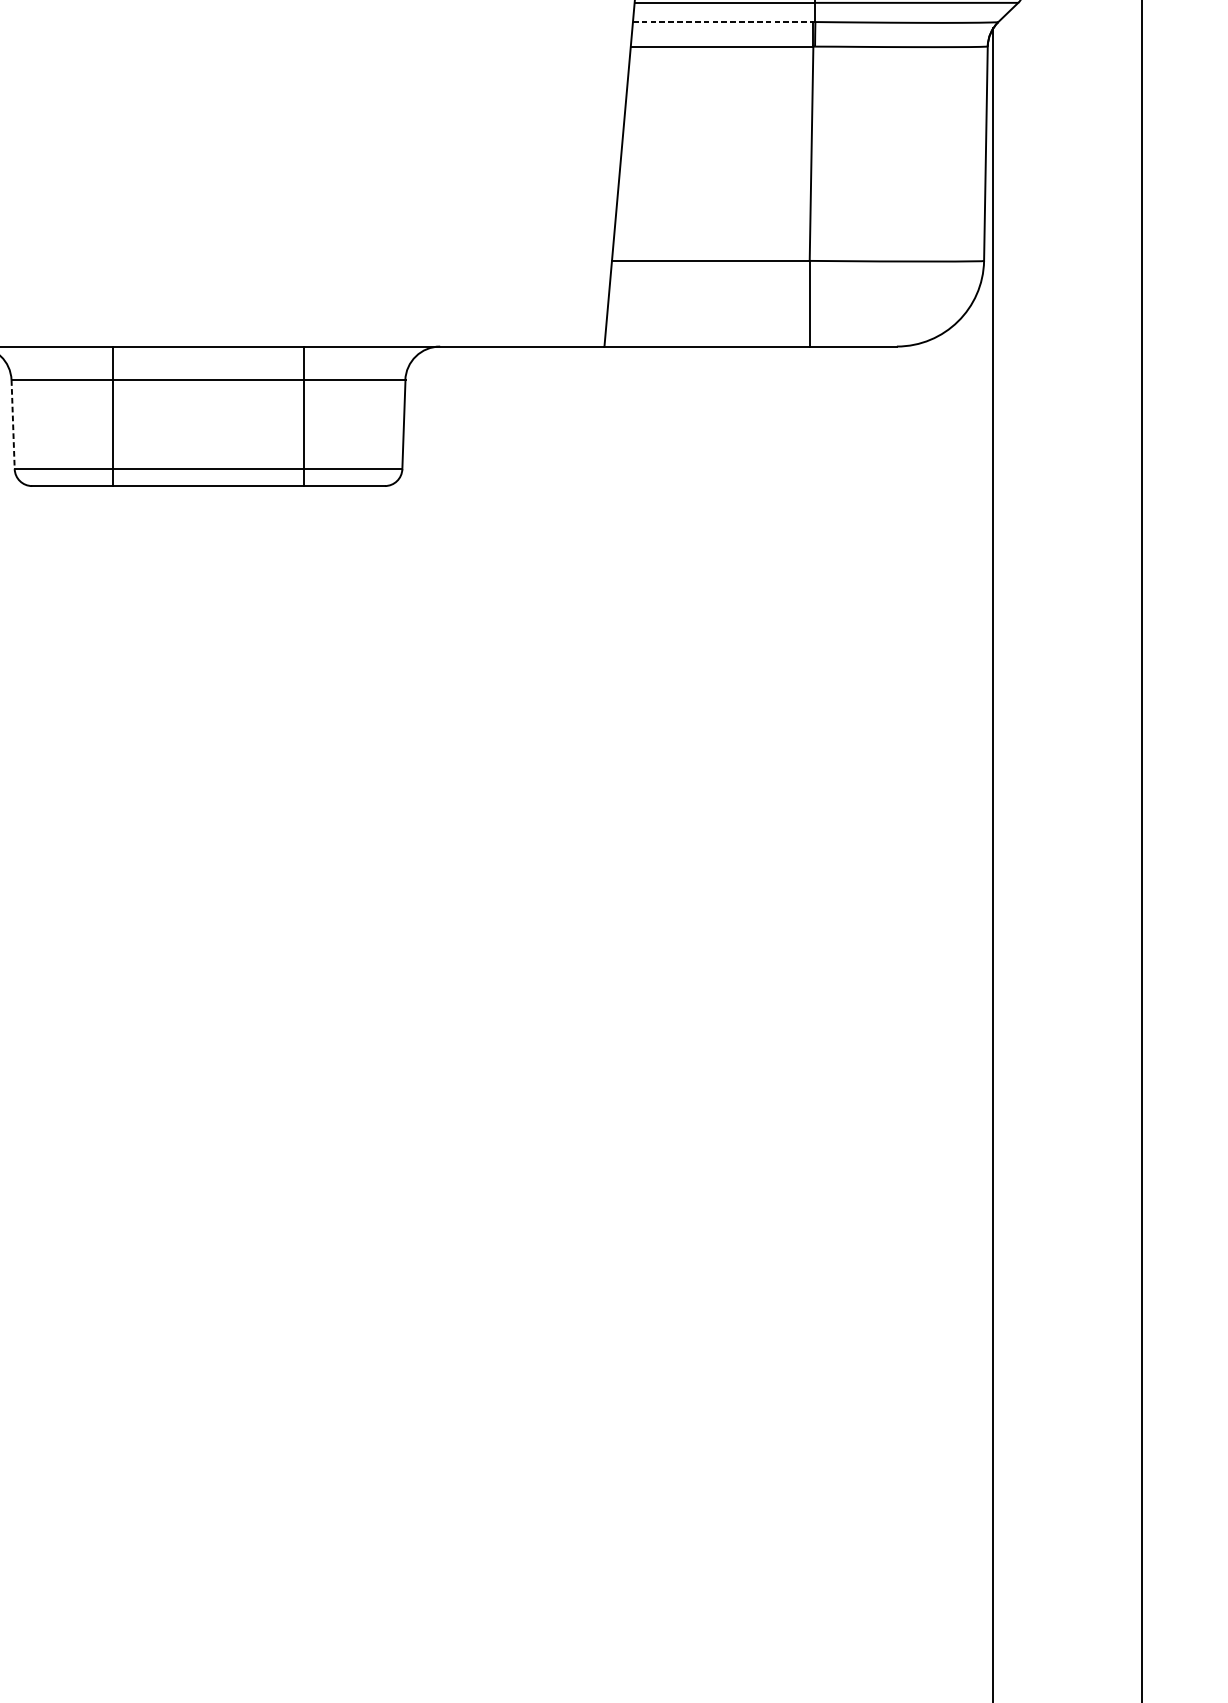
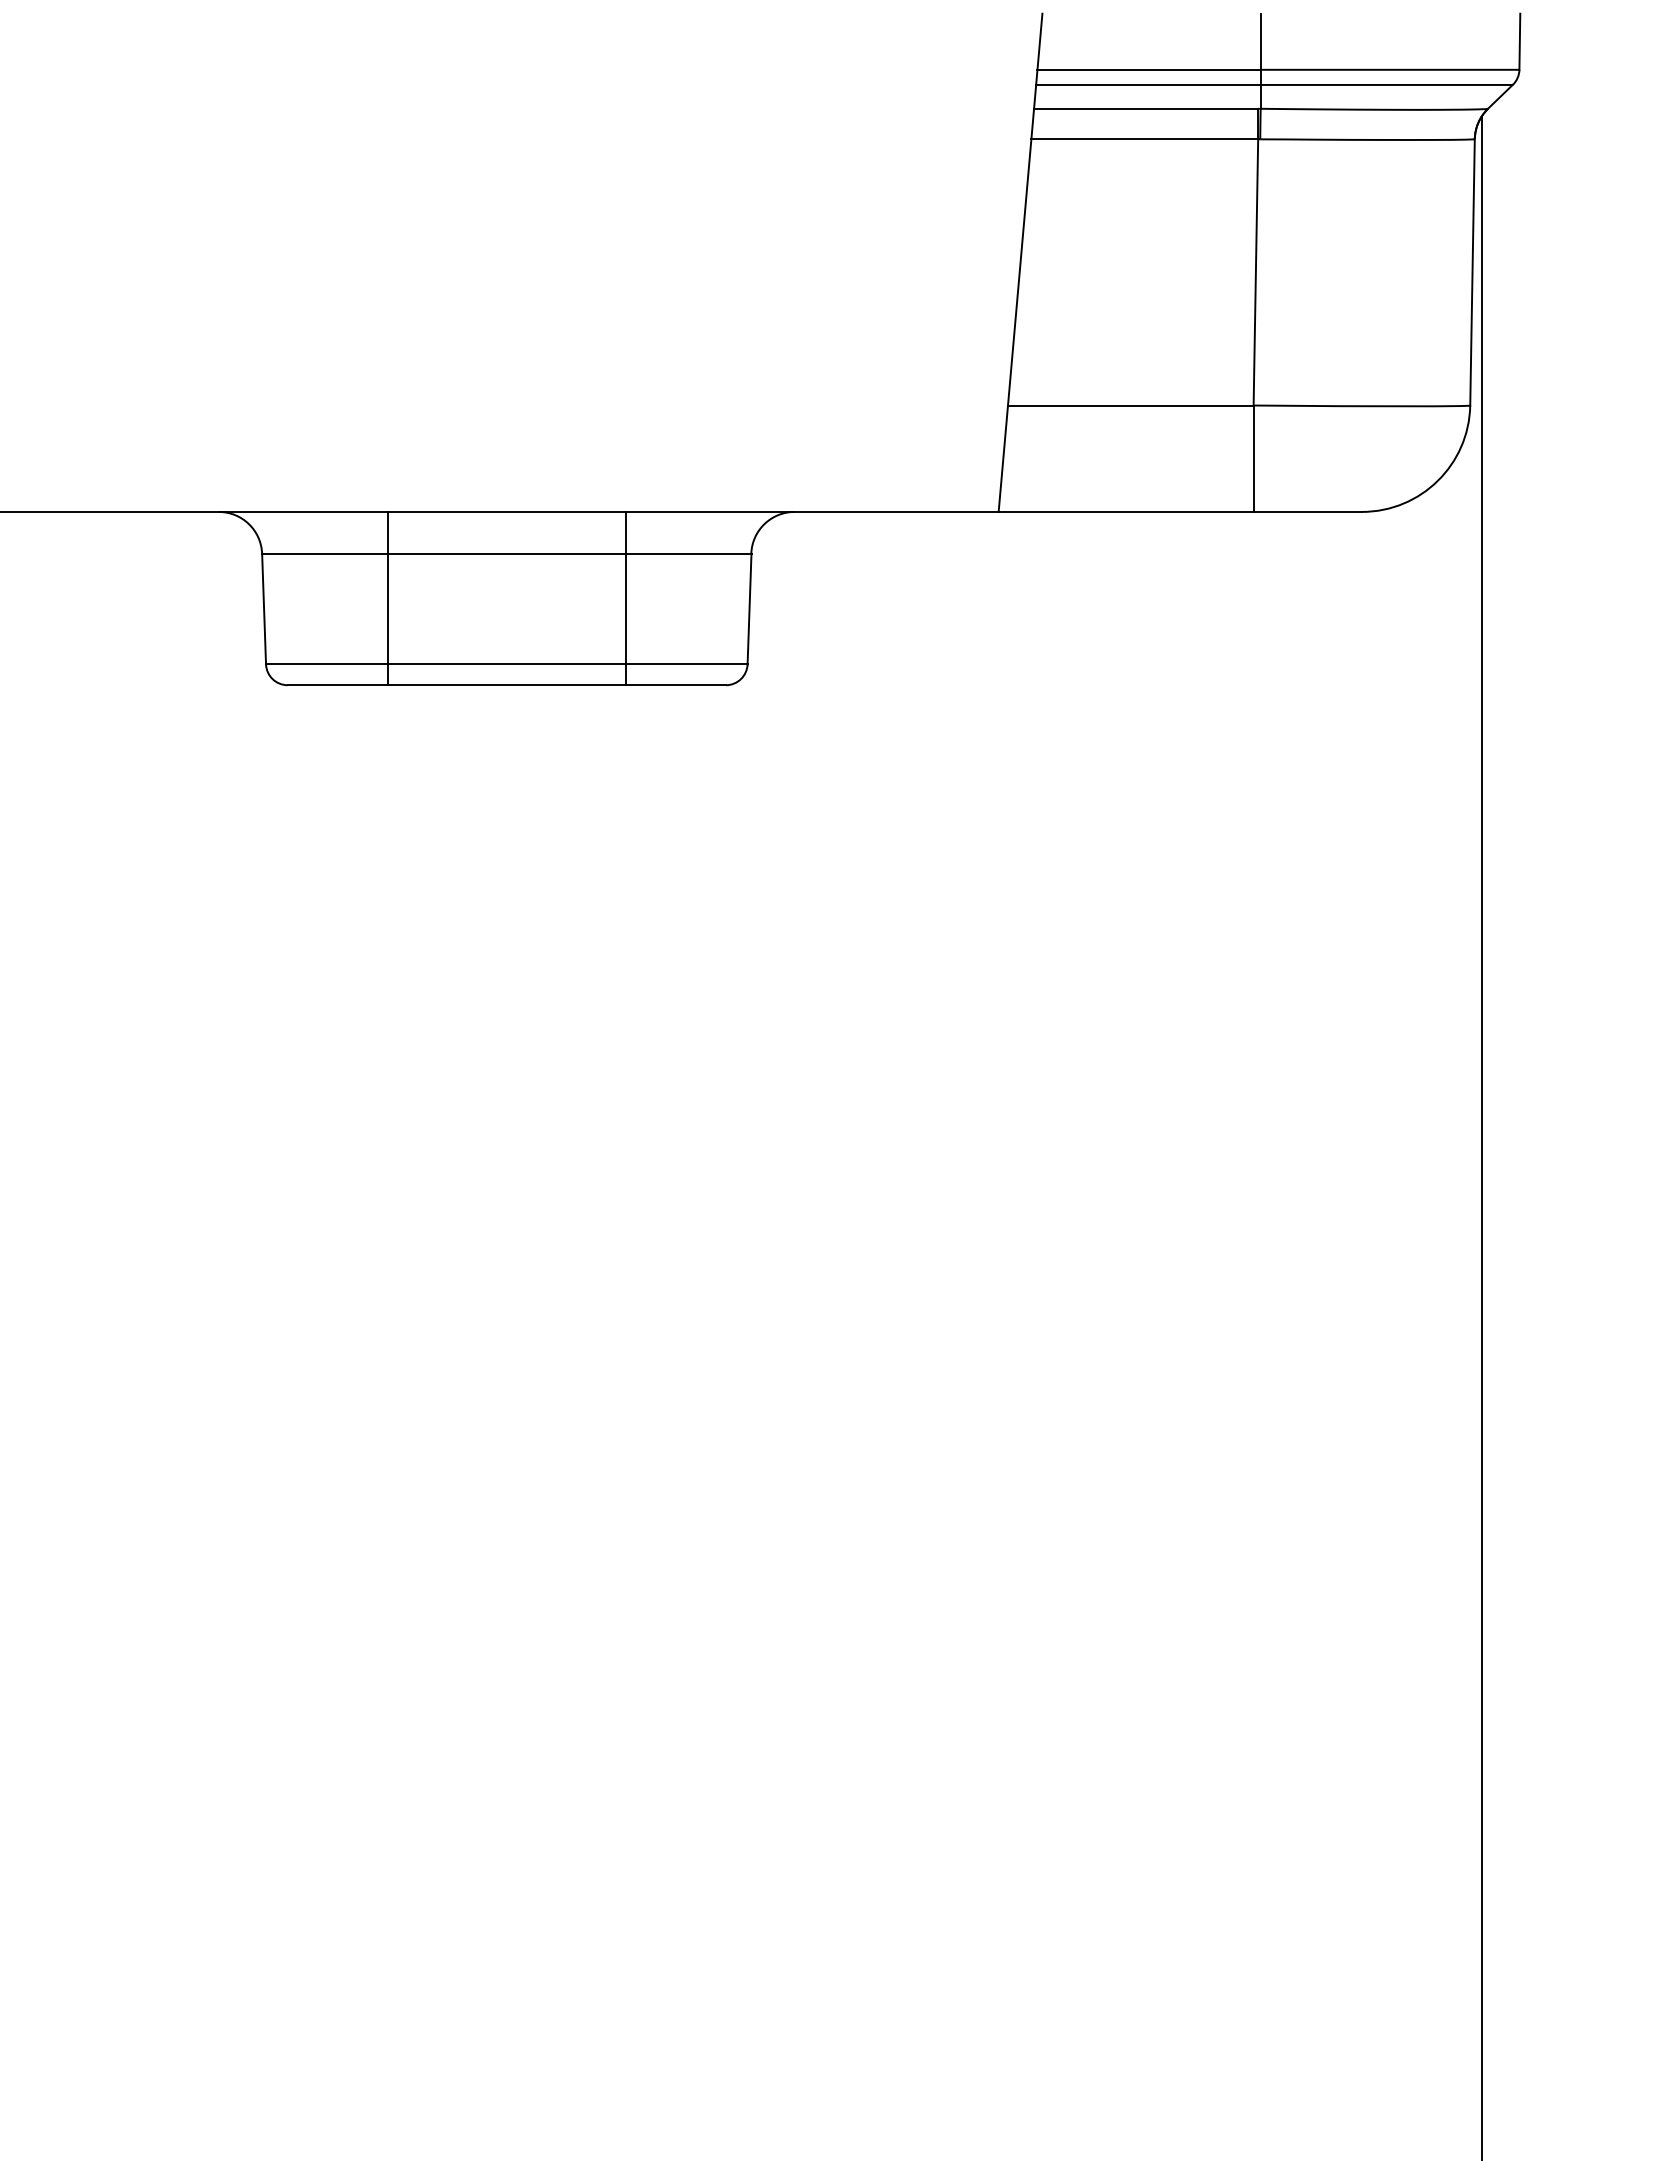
line: (723, 21) -> (1146, 108), dashed -> solid
line: (13, 425) -> (264, 609), dashed -> solid

